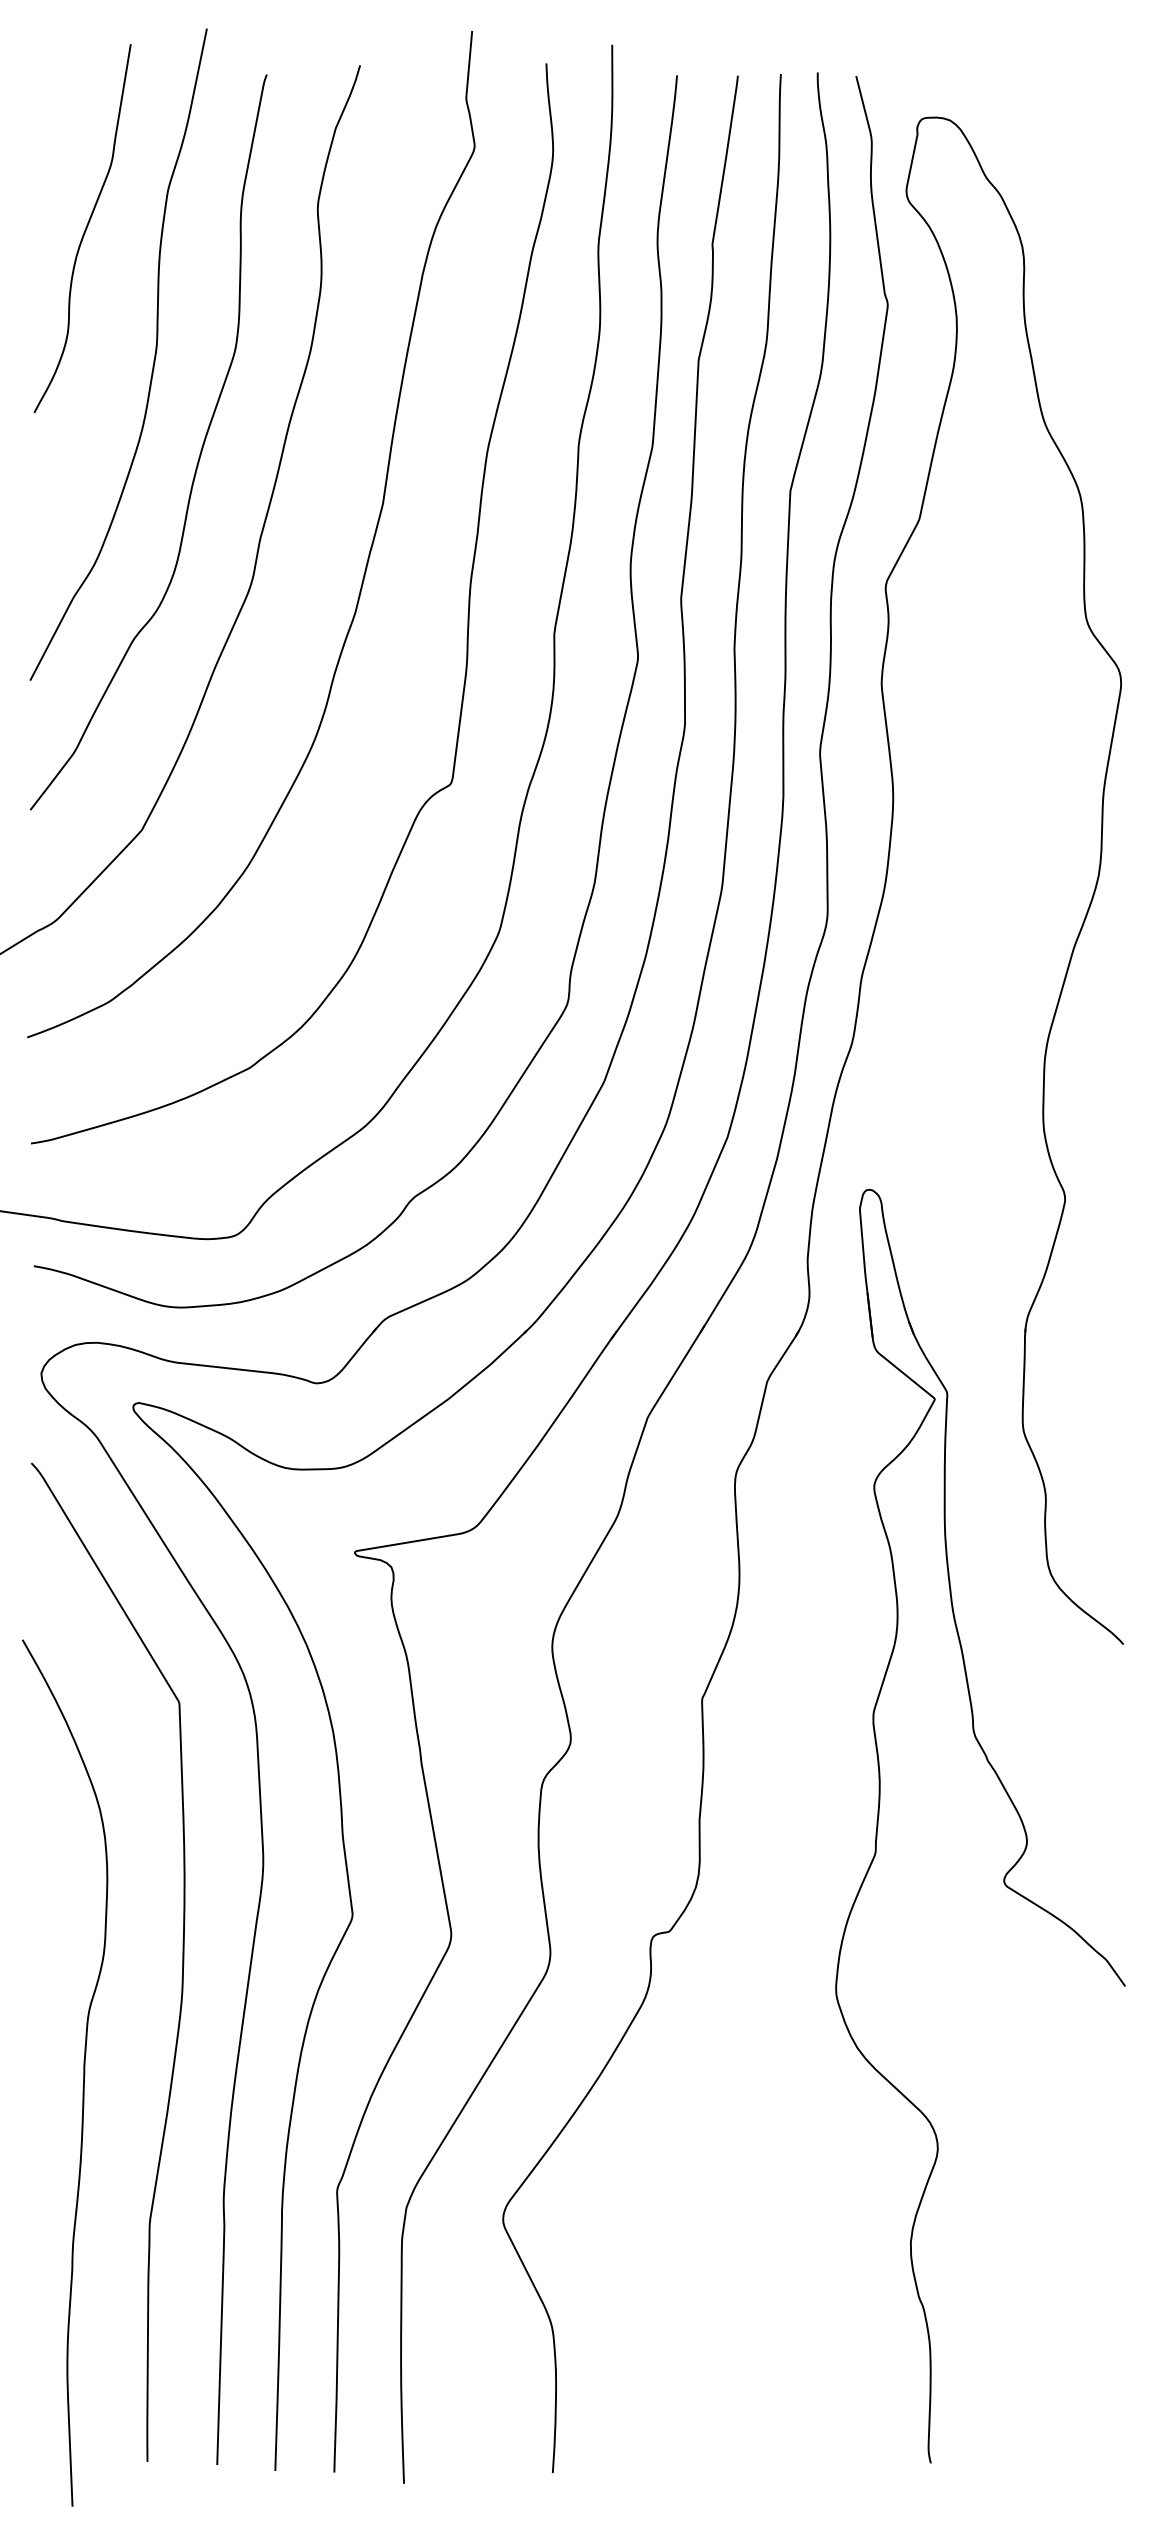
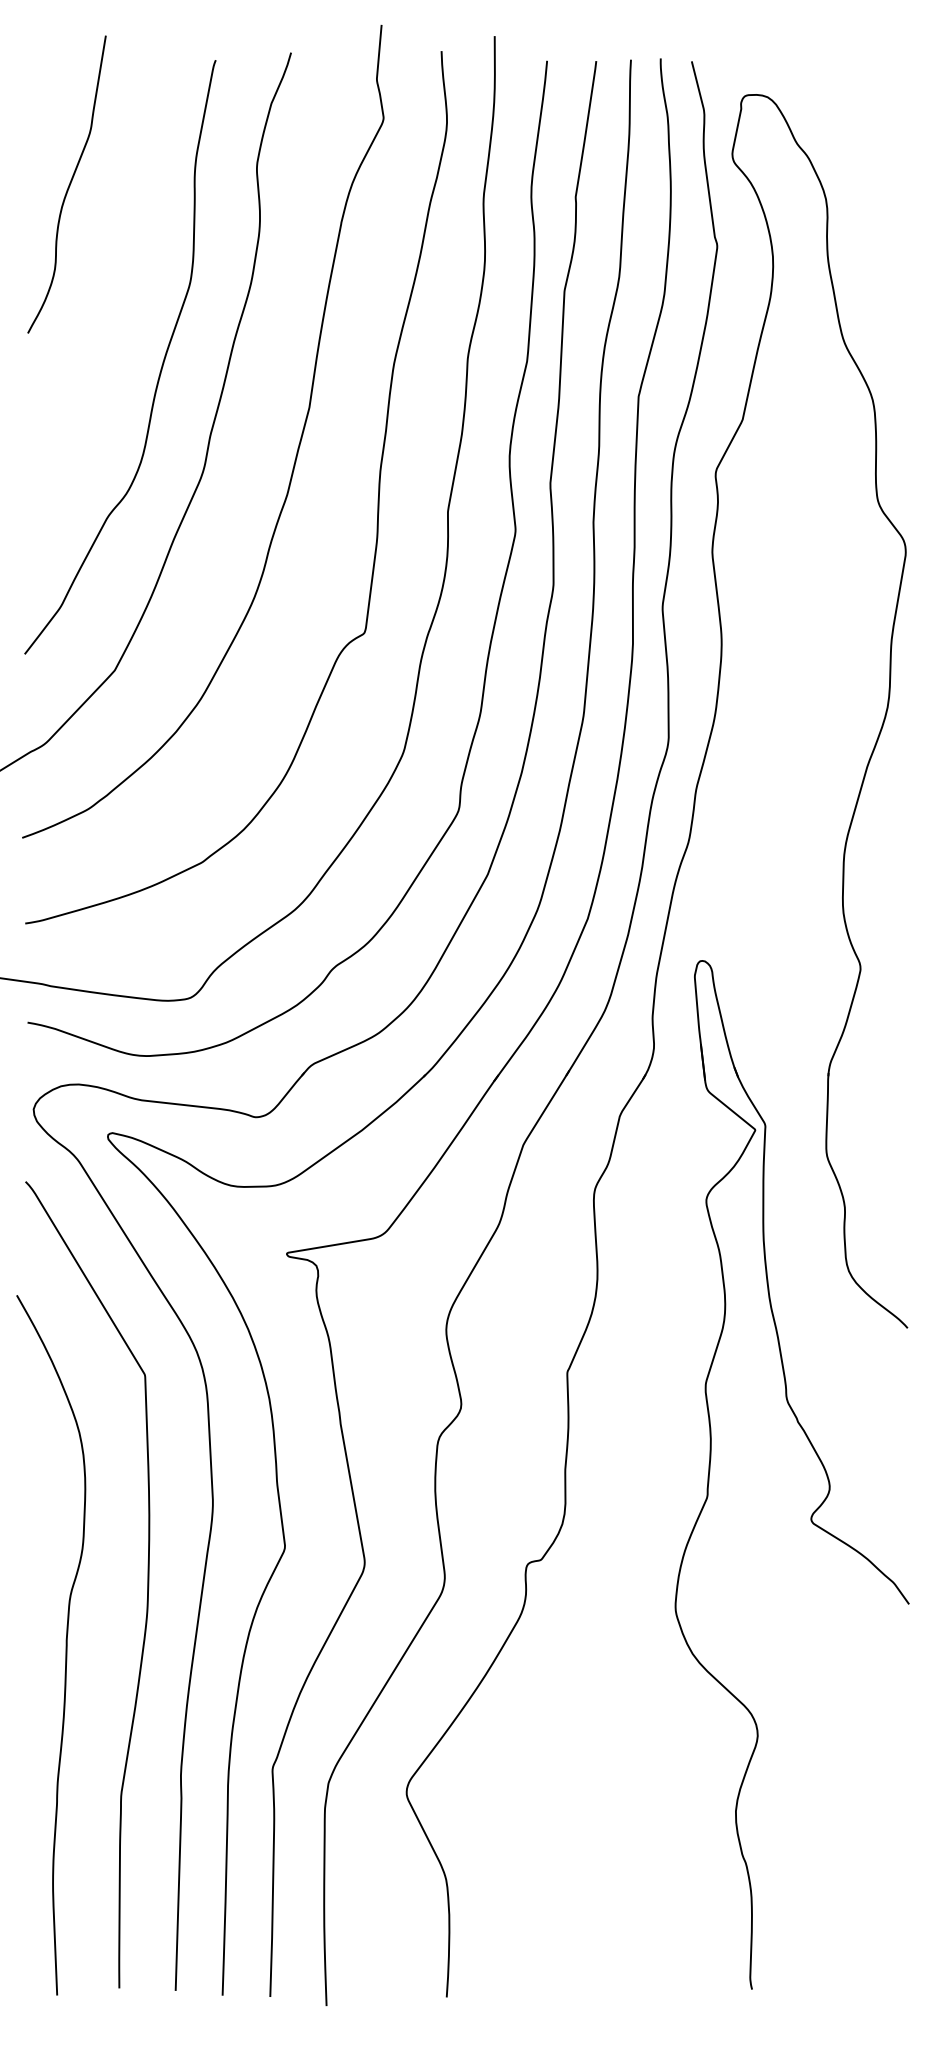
curve: (153, 359) -> (124, 290), removed
curve: (83, 2072) -> (66, 1644), moved

